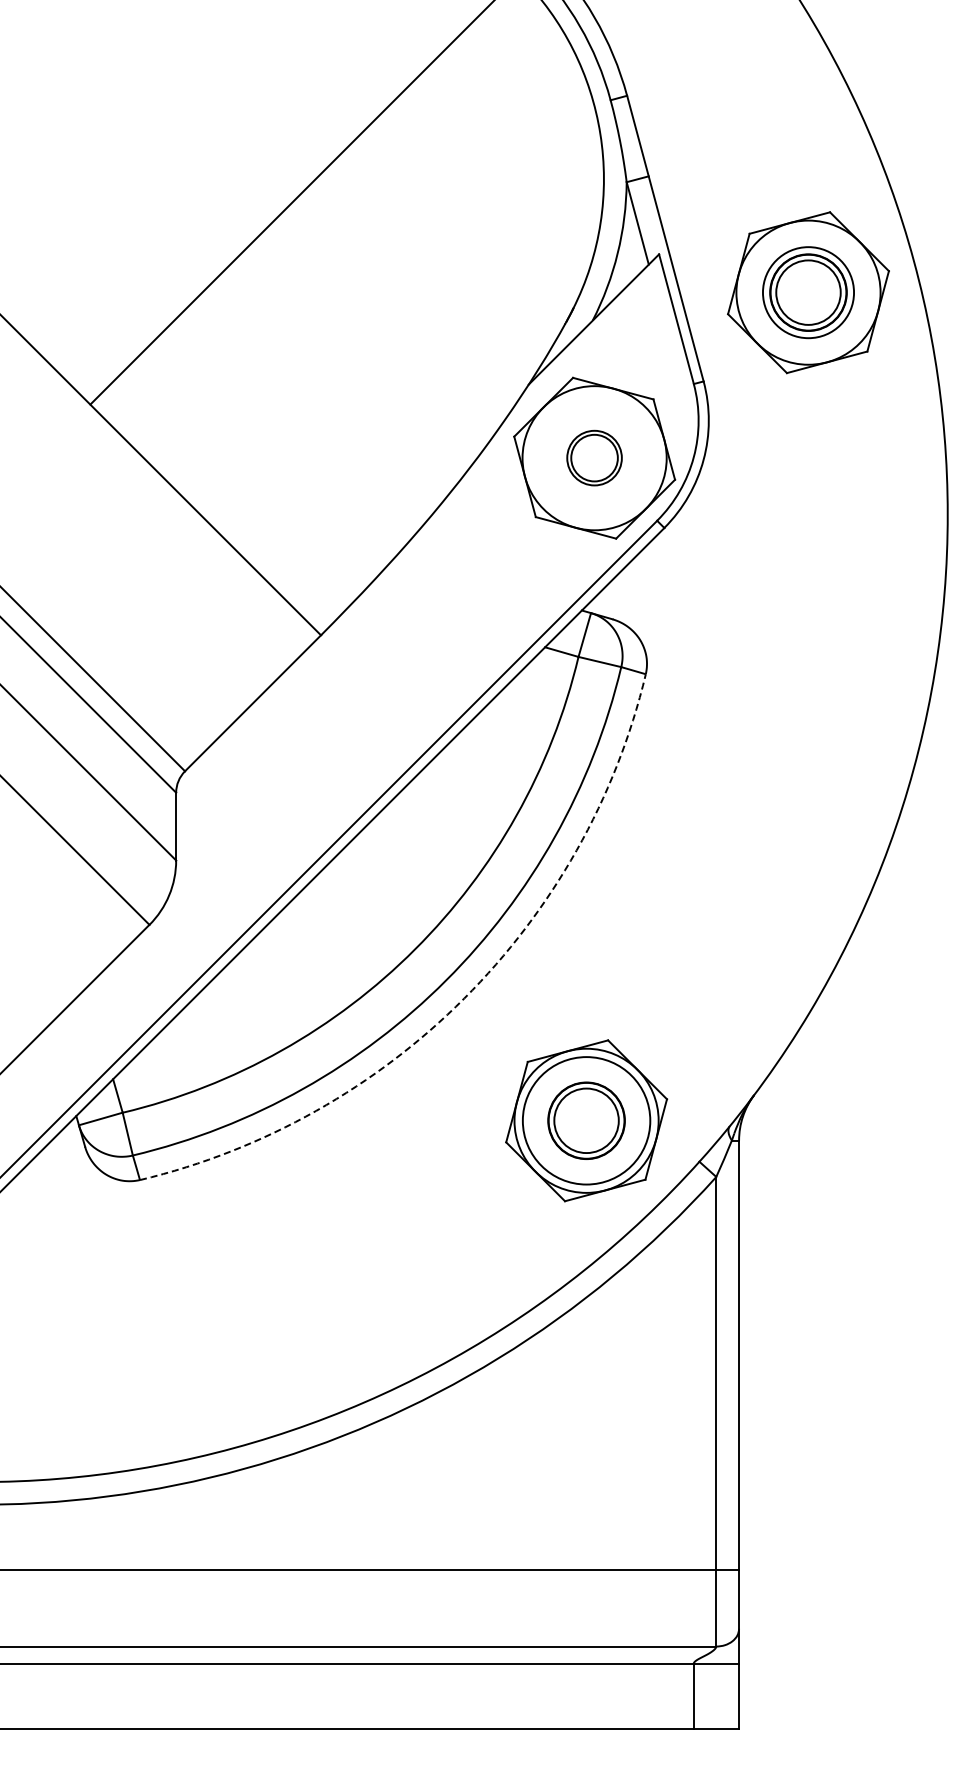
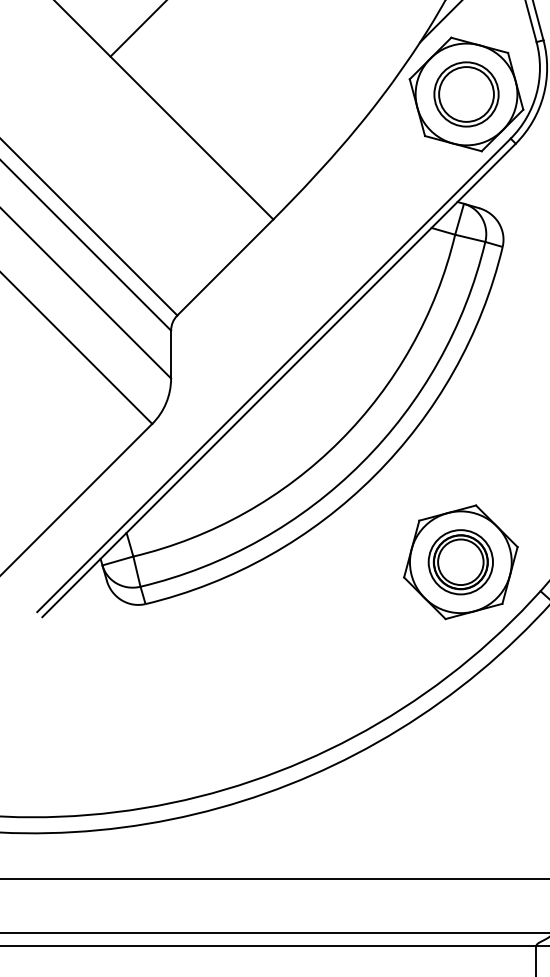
part: (594, 457) -> (466, 93), size x1.67
arc: (464, 998) -> (374, 475), dashed -> solid
circle: (586, 1120) -> (460, 562), size x0.71

